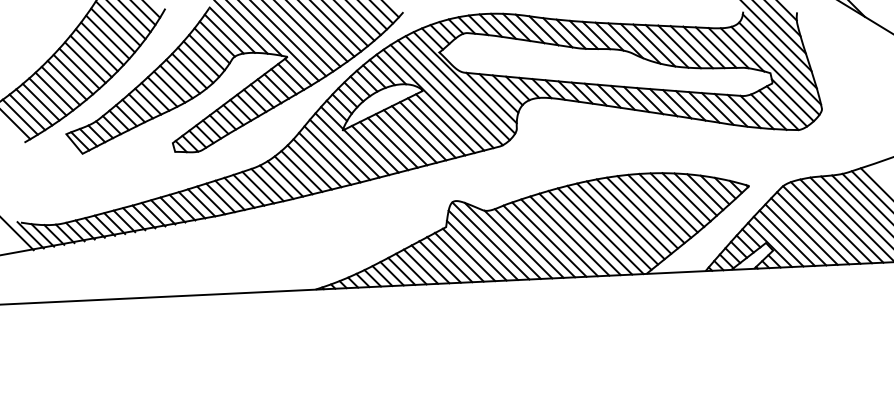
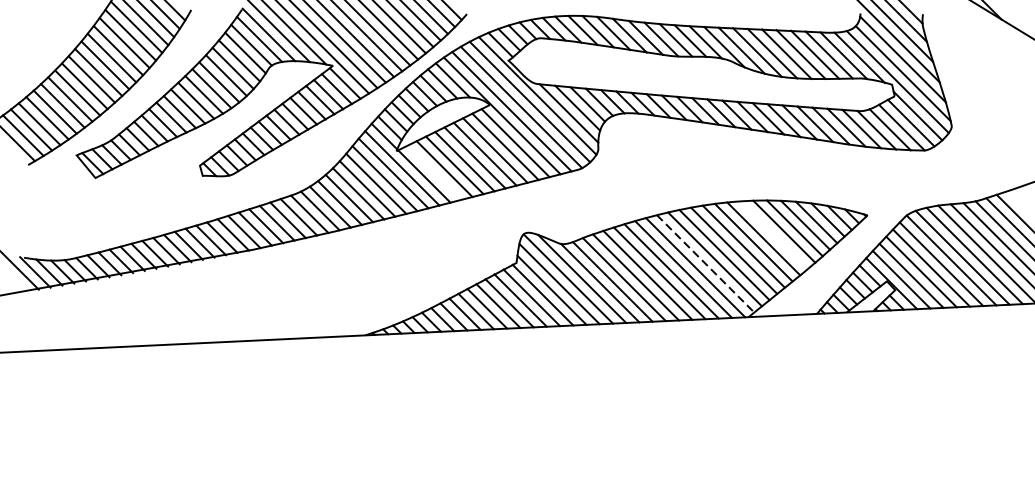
line: (375, 148) -> (434, 171), removed
line: (668, 202) -> (774, 234), removed
line: (609, 228) -> (705, 264), solid -> dashed

